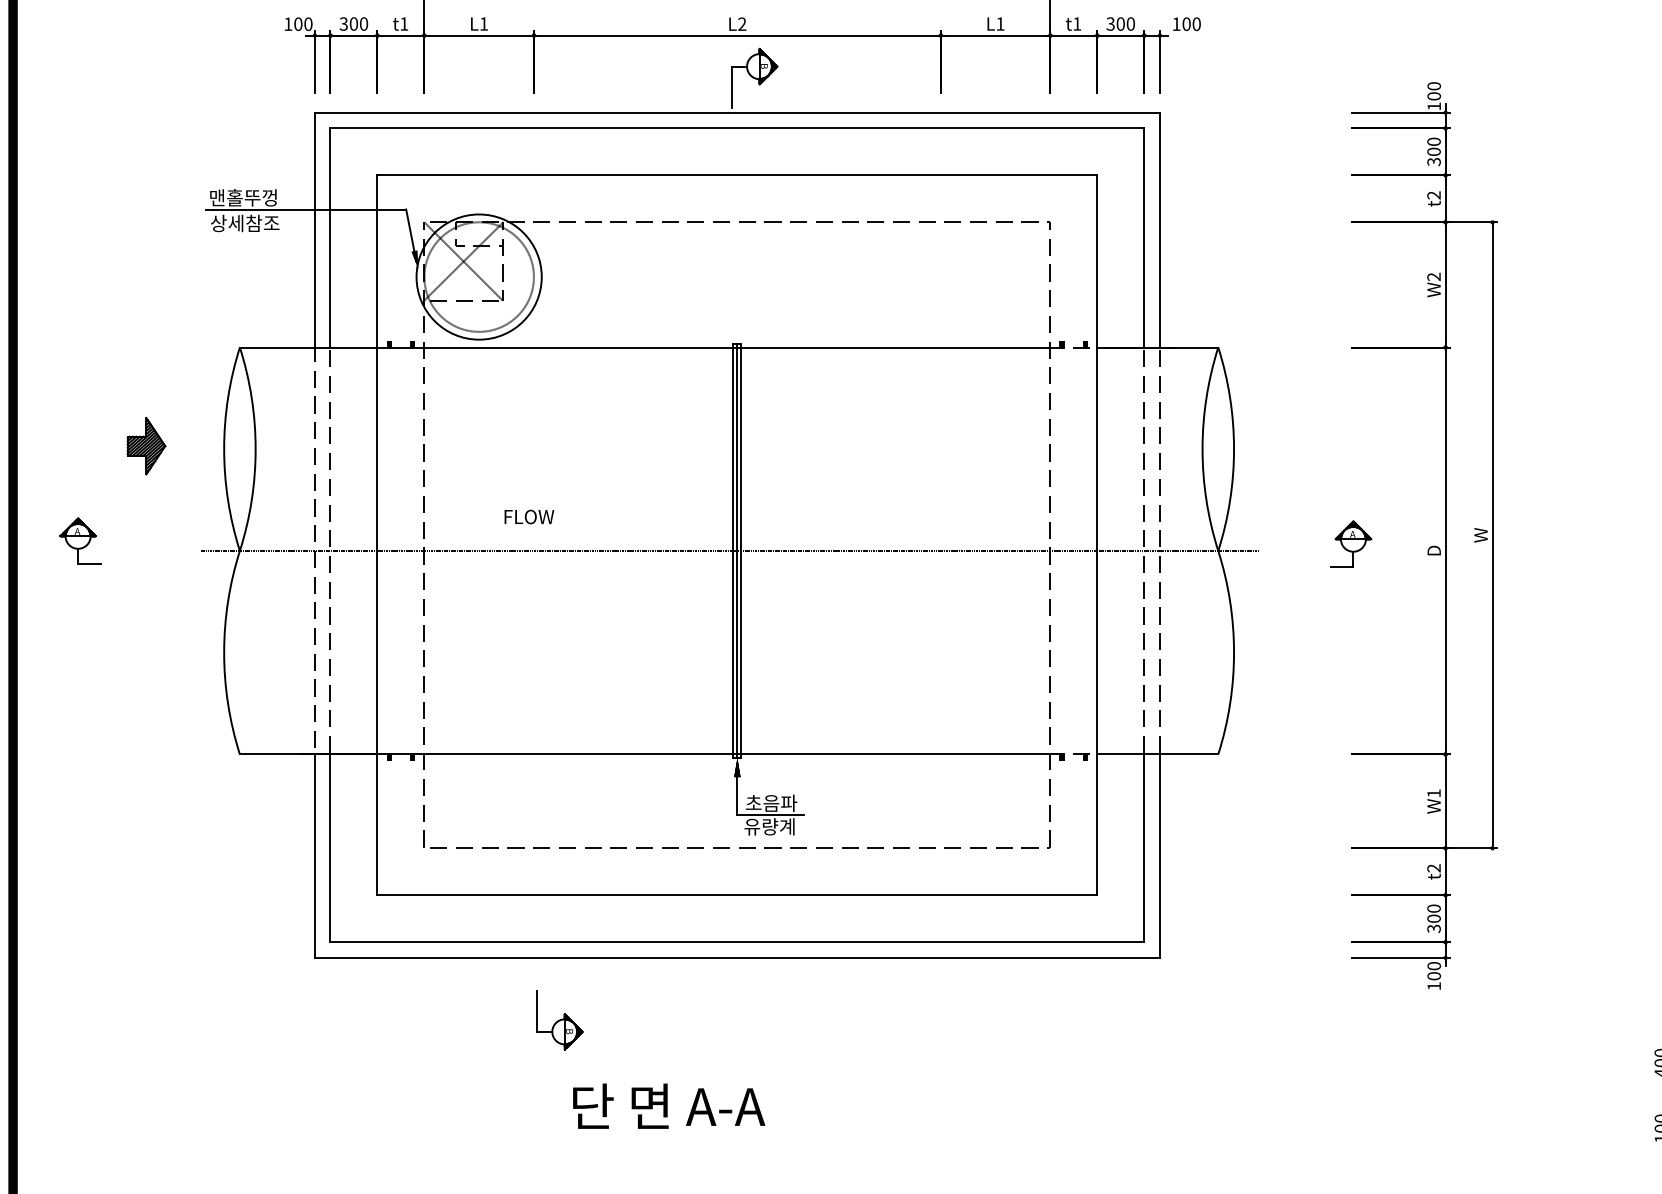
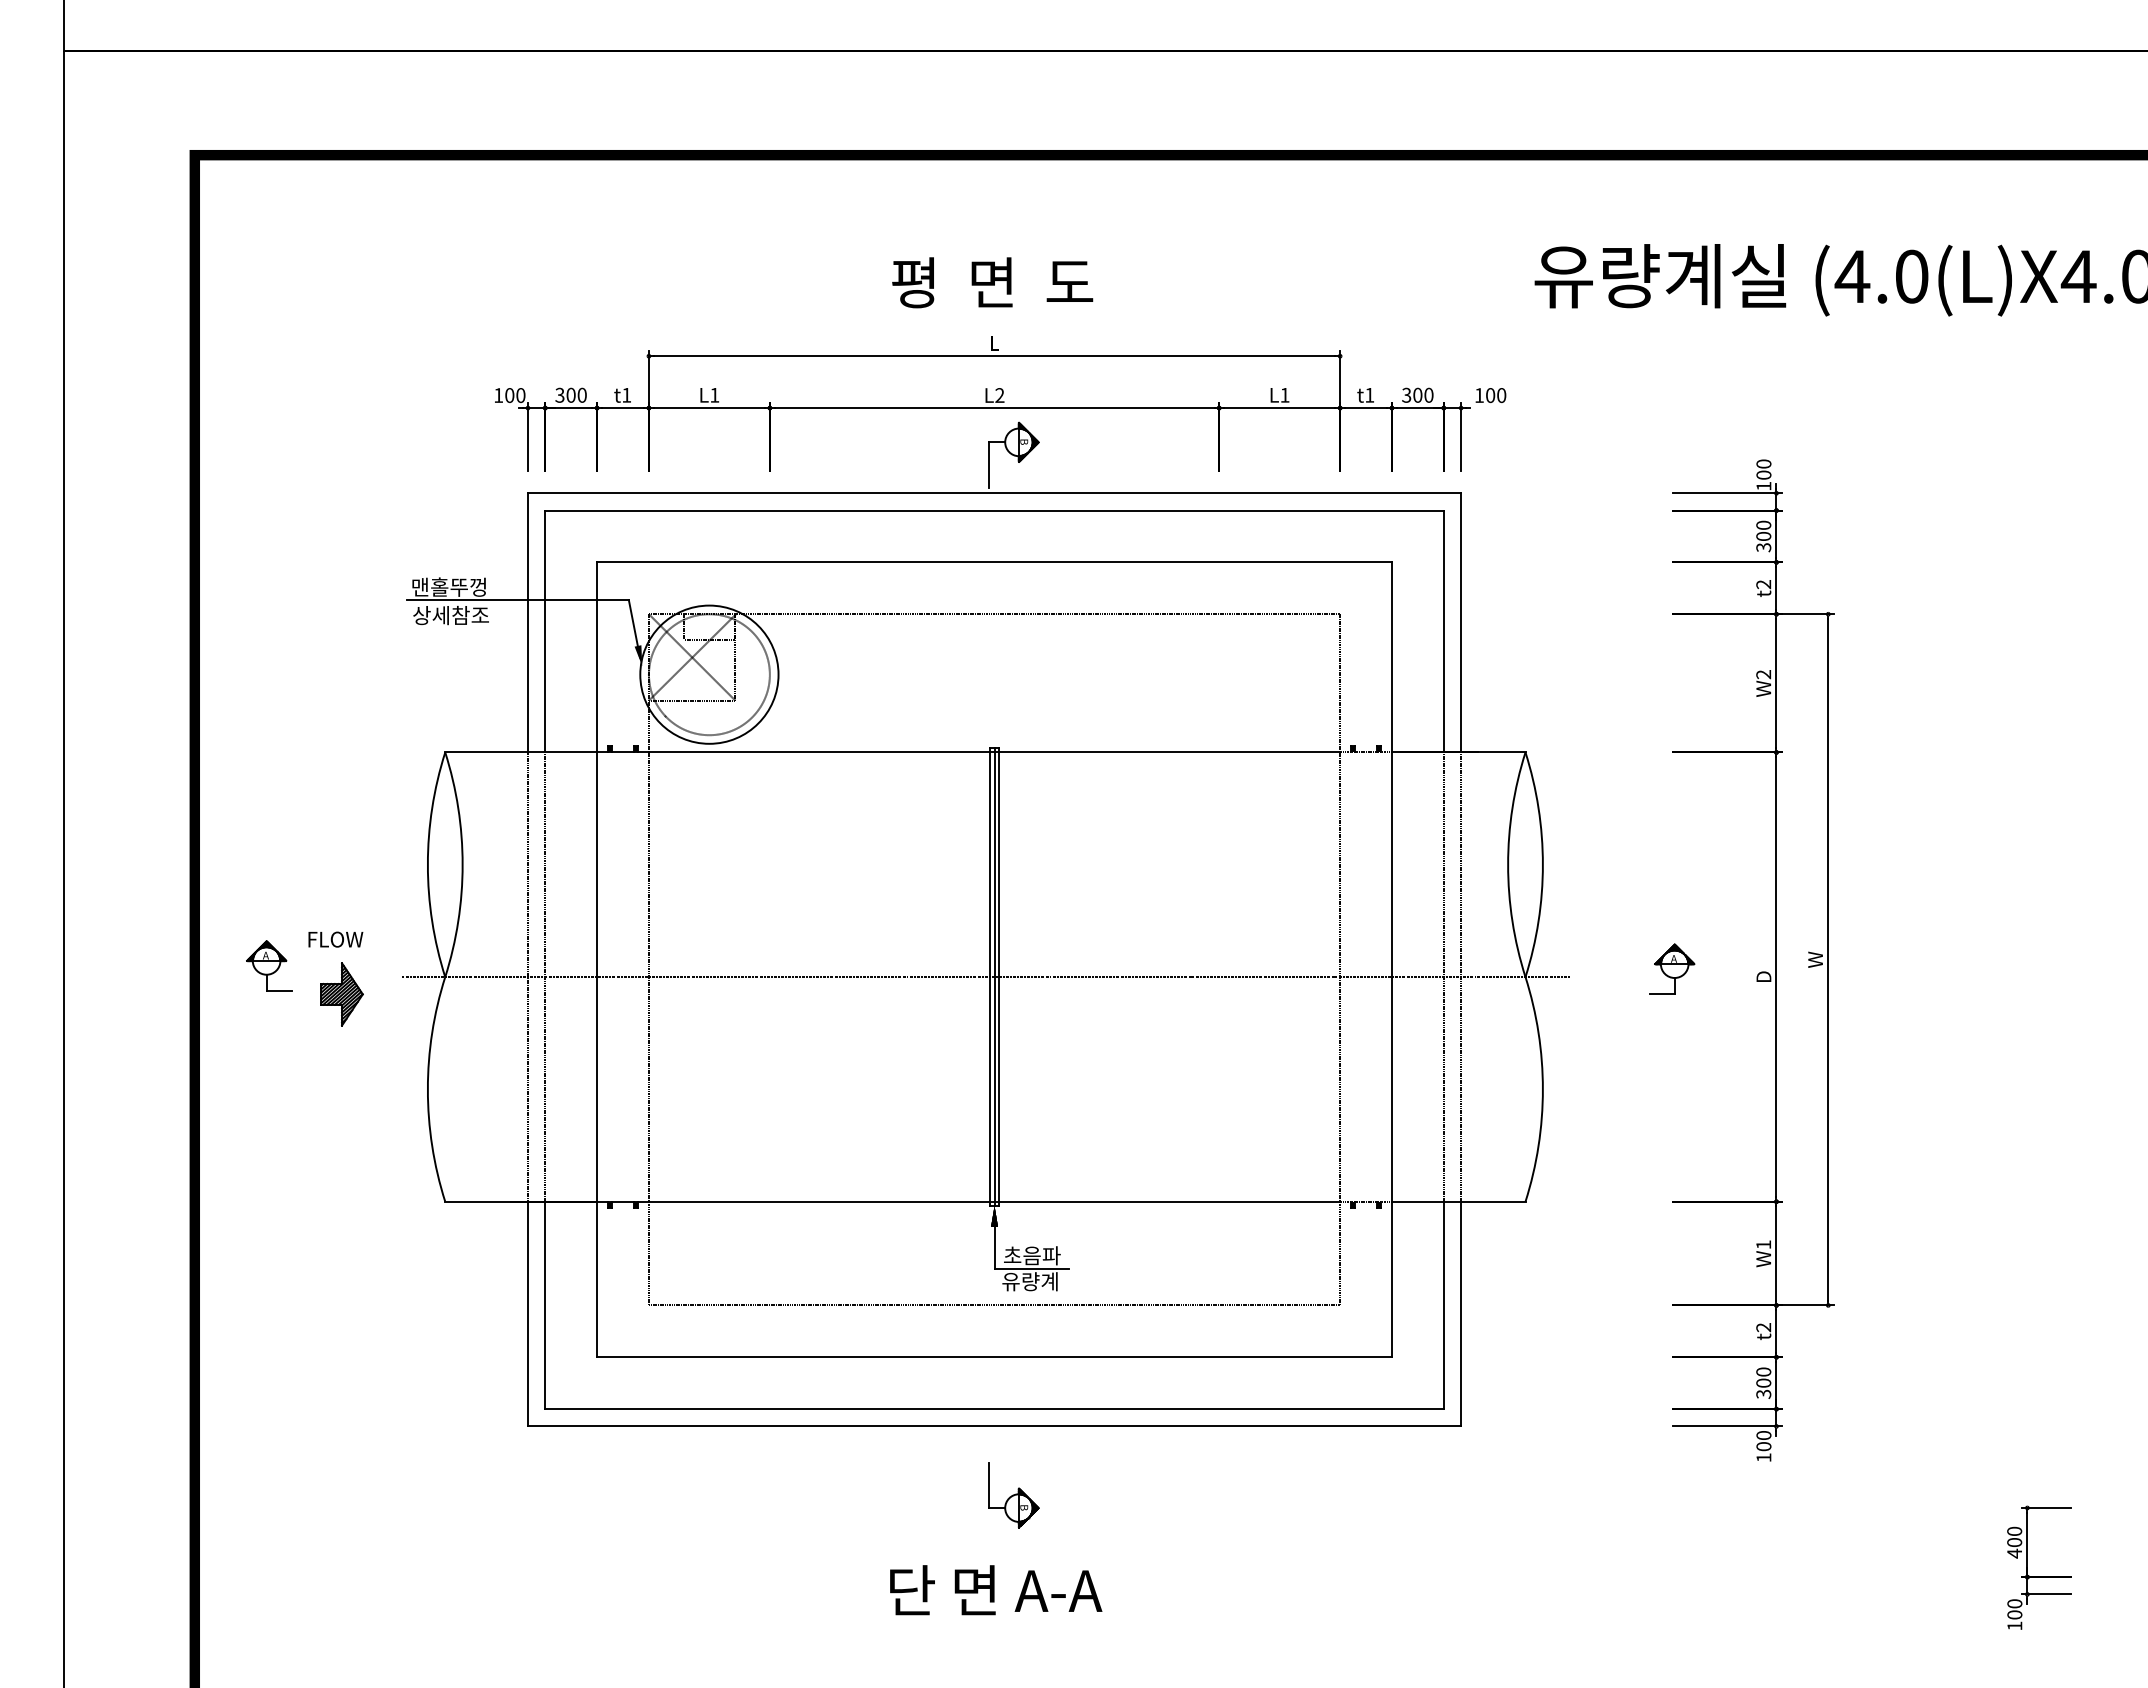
part: (145, 446) -> (341, 994), moved
text: (529, 516) -> (335, 939), moved
part: (559, 1020) -> (1013, 1495), moved
text: (669, 1106) -> (996, 1590), moved

